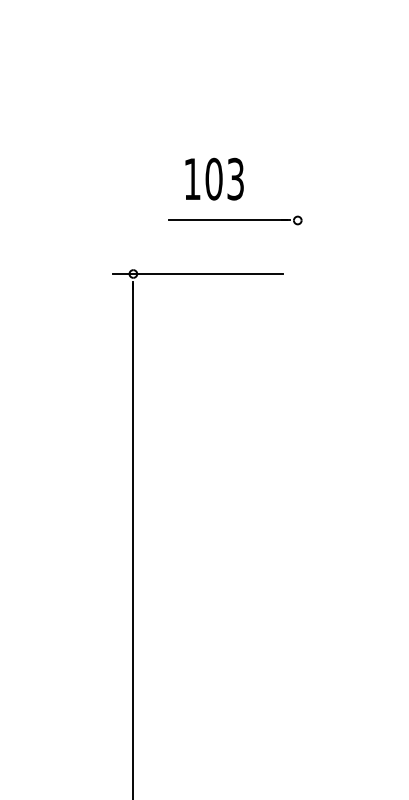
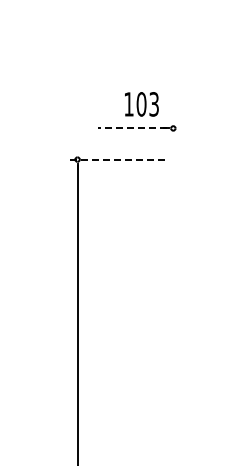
text: (213, 179) -> (141, 104), moved
line: (227, 220) -> (132, 128), solid -> dashed
line: (198, 273) -> (115, 159), solid -> dashed

